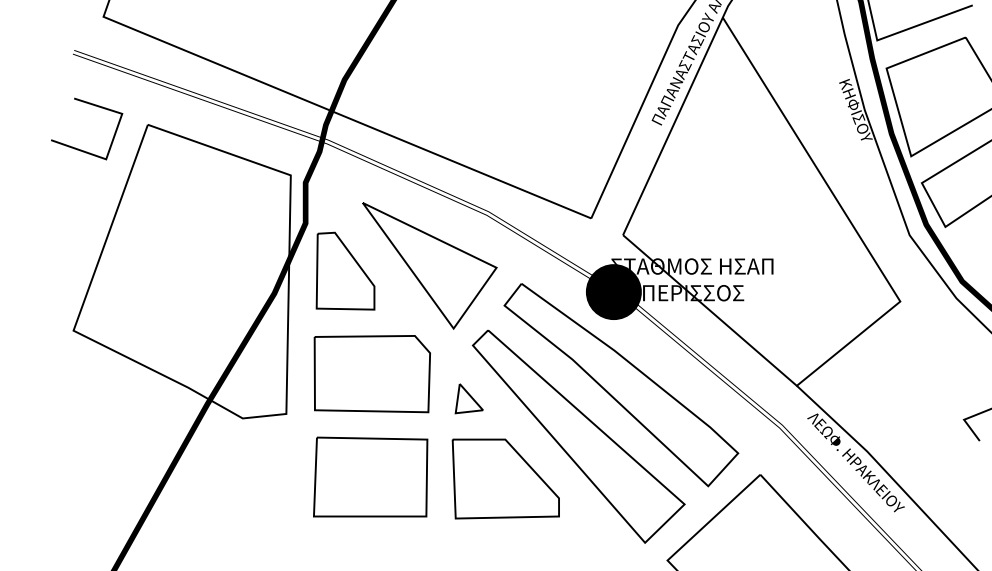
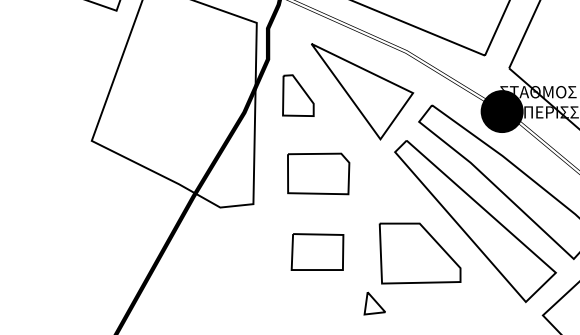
part: (345, 270) -> (298, 95), size x0.7
part: (371, 374) -> (318, 174), size x0.7
part: (468, 398) -> (374, 303), moved
part: (370, 476) -> (317, 251), size x0.6

